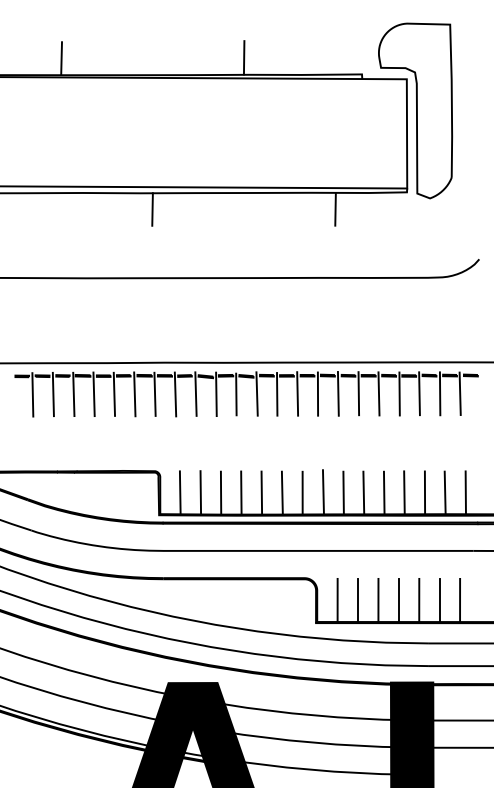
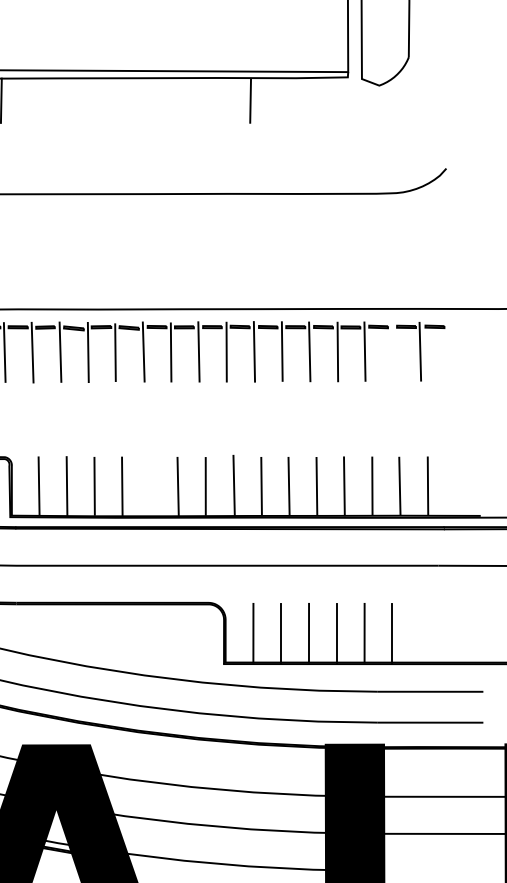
line: (439, 393) -> (392, 351), removed
line: (261, 492) -> (149, 486), removed
line: (460, 600) -> (420, 633), removed

